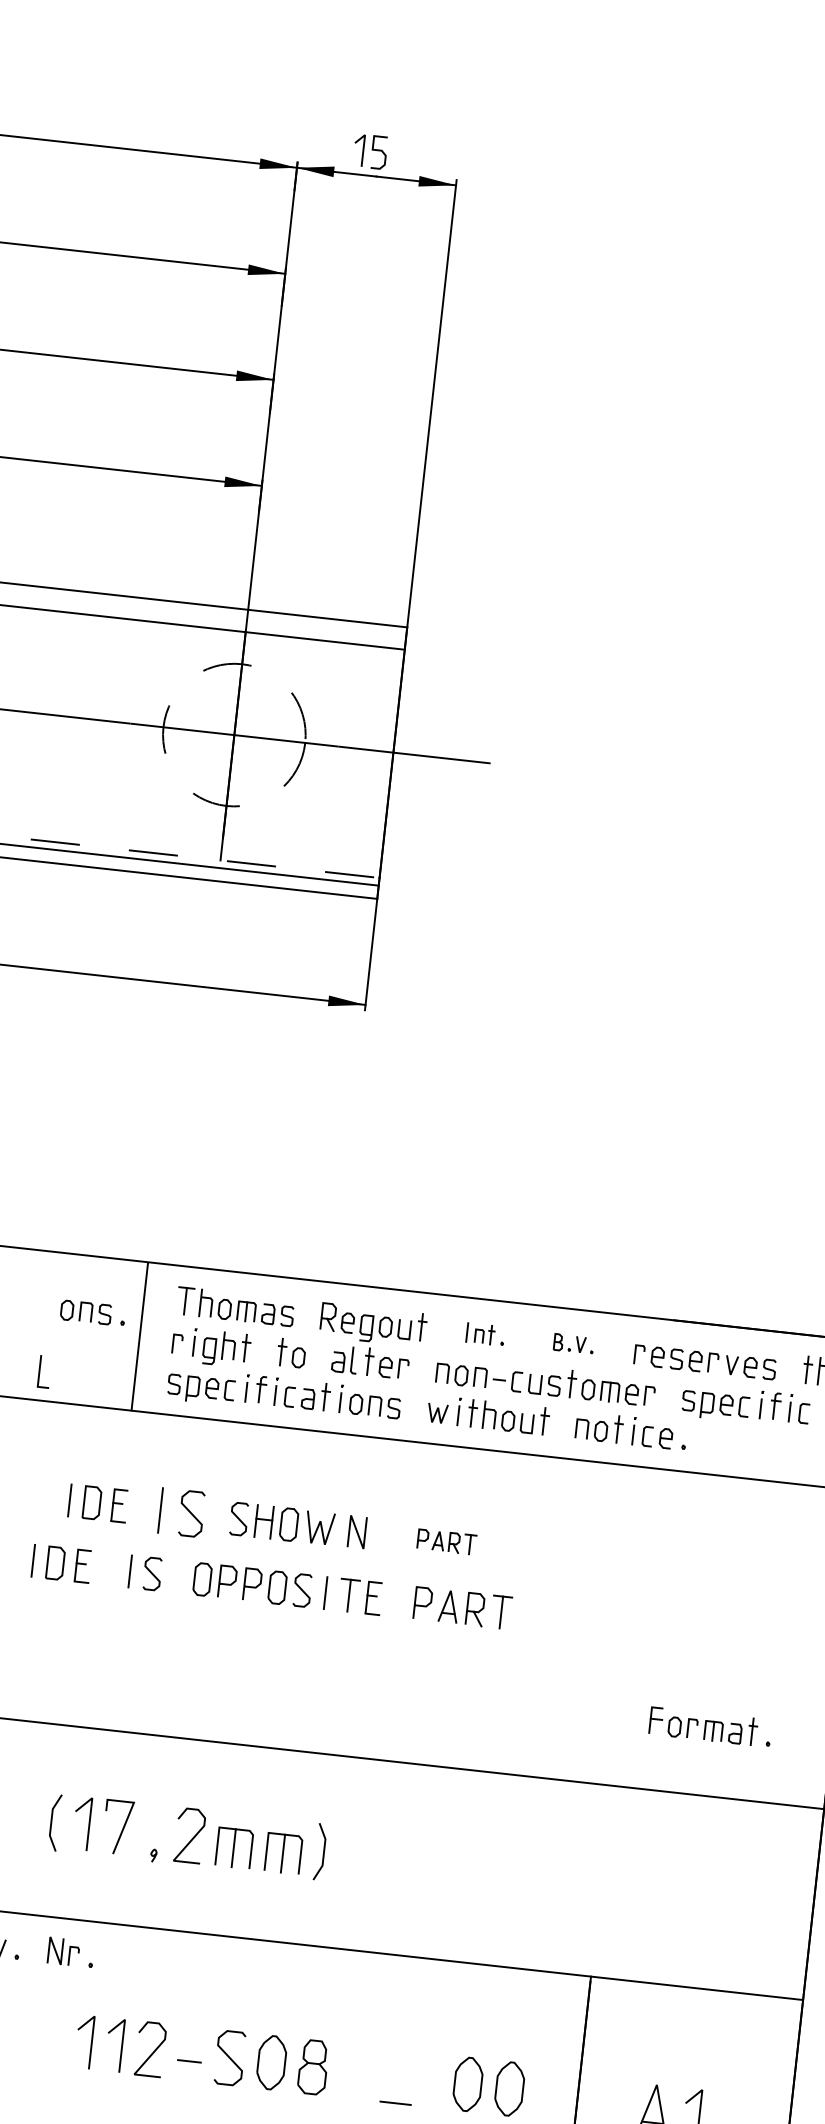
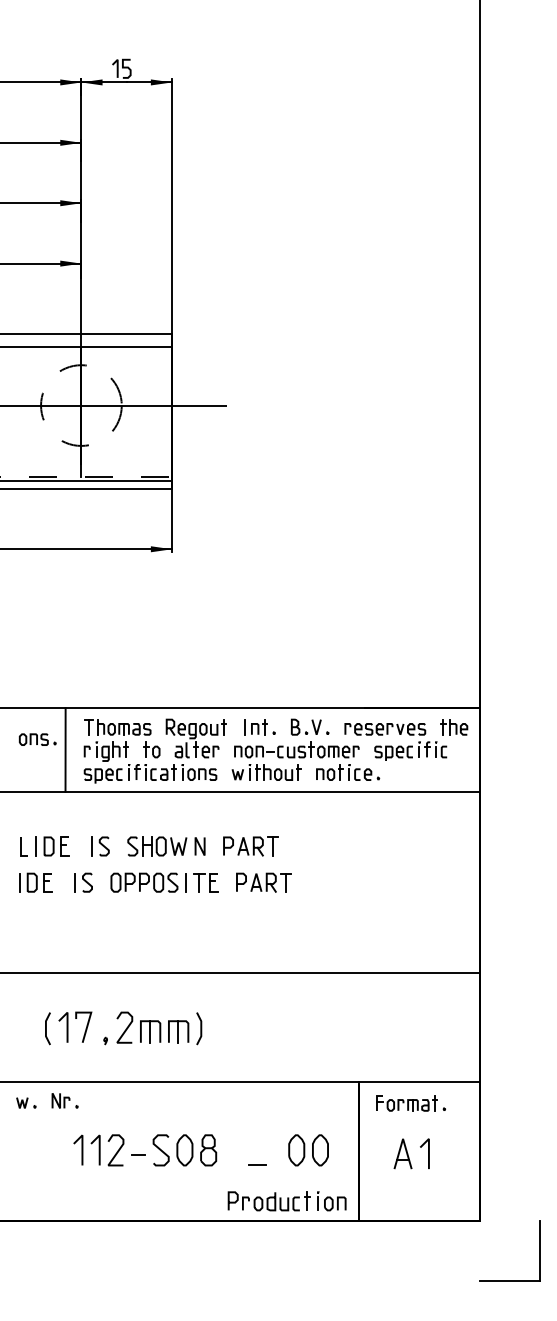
part: (484, 1334) -> (259, 727), size x1.43
part: (574, 1342) -> (310, 726), size x1.67
line: (39, 1371) -> (21, 846), moved
part: (182, 1512) -> (100, 846), size x0.71
part: (445, 1541) -> (250, 846), size x1.67
part: (709, 1727) -> (410, 1103), moved

